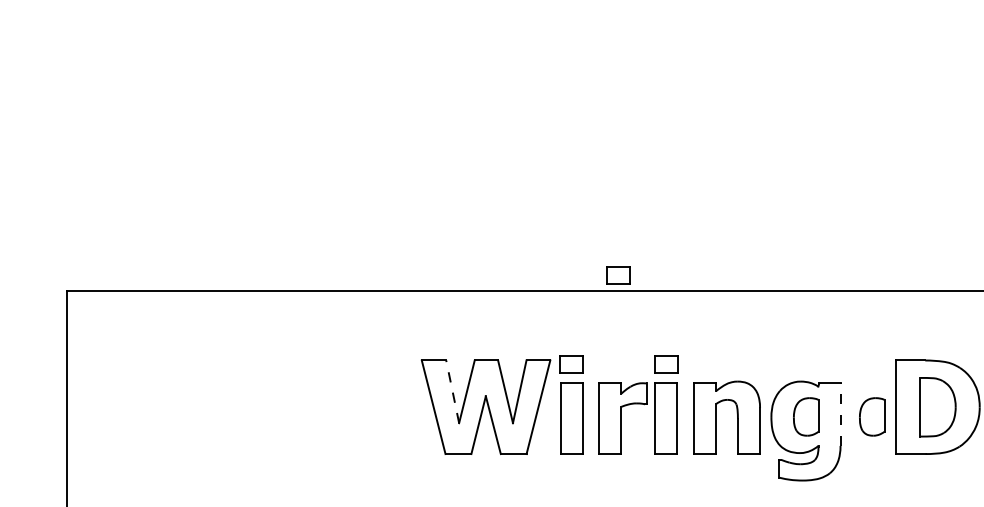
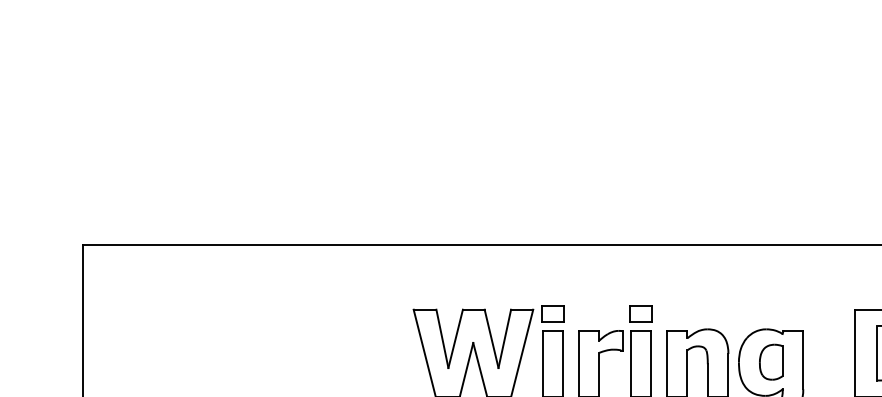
part: (618, 275) -> (596, 230), removed
line: (452, 391) -> (442, 338), dashed -> solid
line: (840, 414) -> (803, 359), dashed -> solid
part: (872, 416) -> (833, 361), removed

